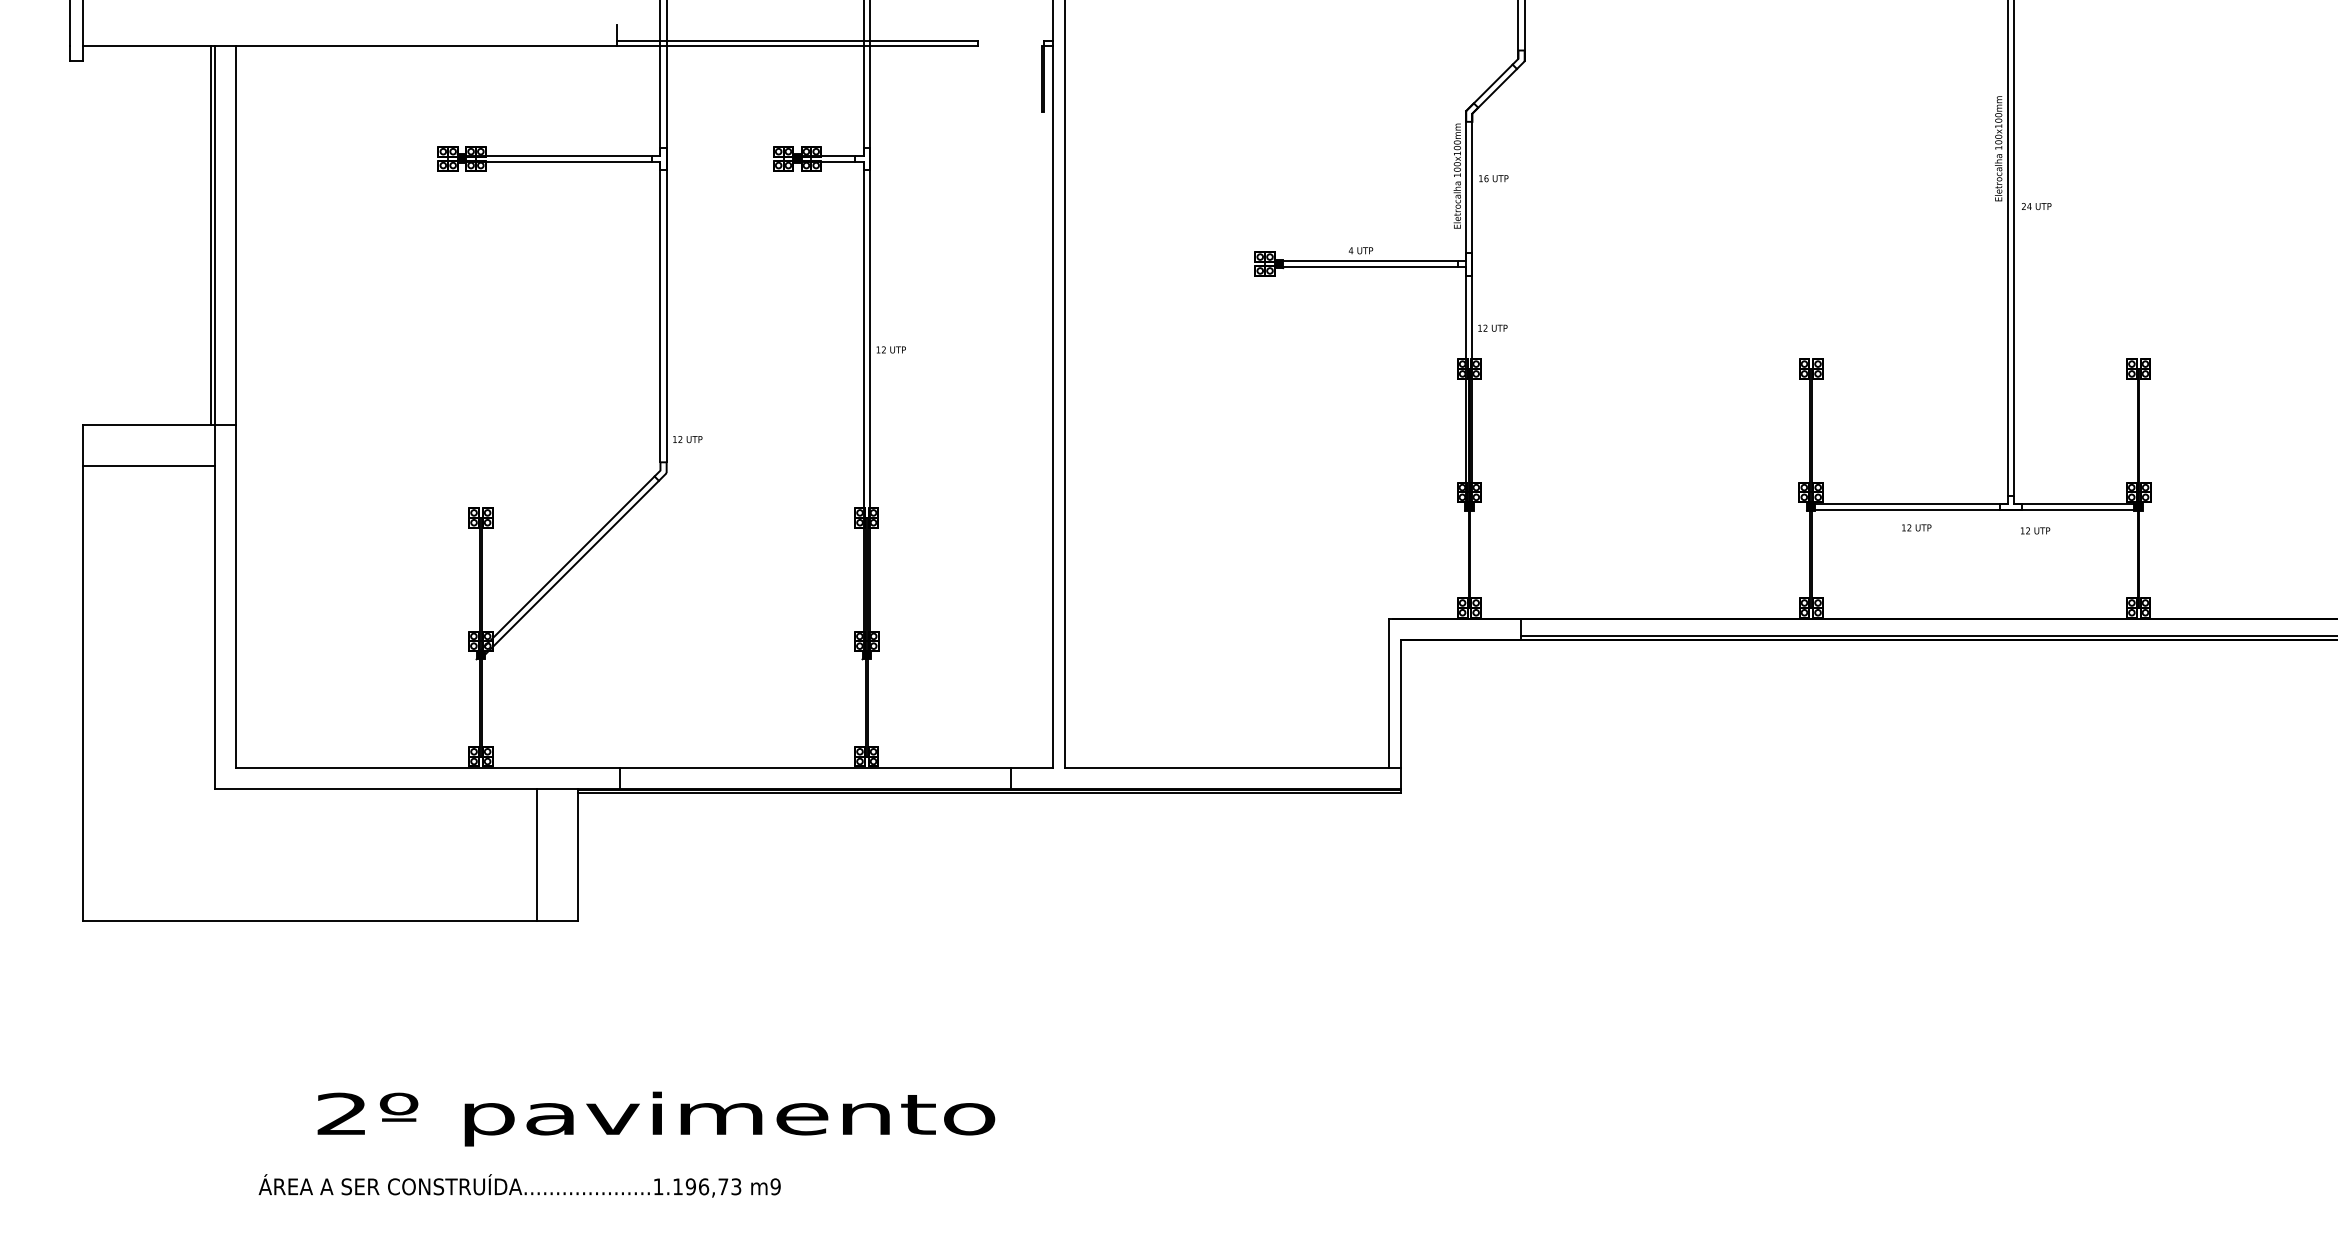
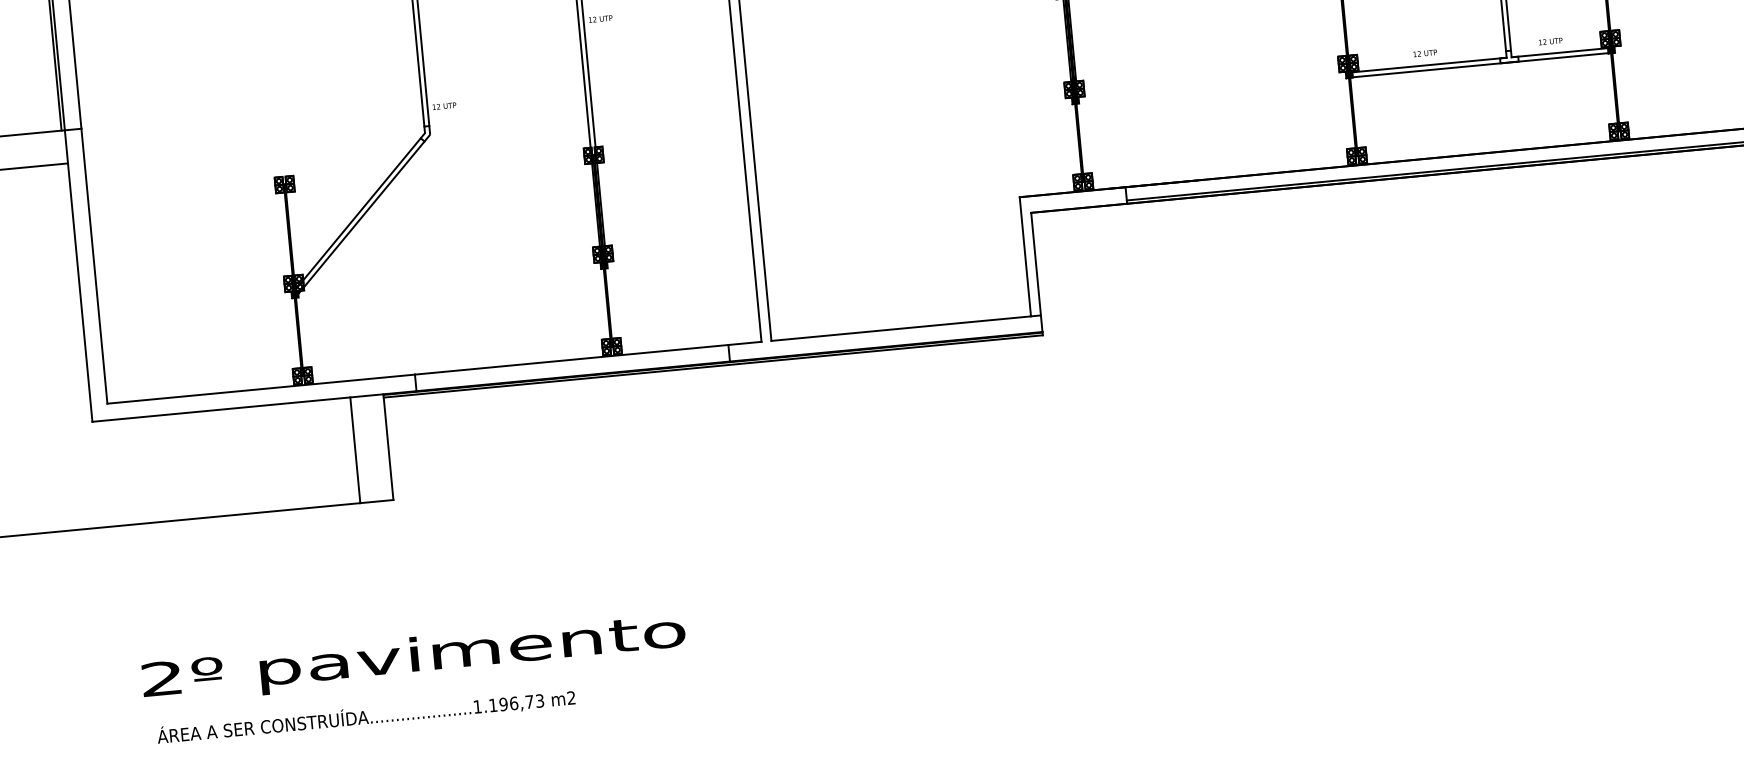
text: (1916, 527) -> (1425, 53), moved
text: (2035, 530) -> (1550, 41), moved
text: (656, 1118) -> (414, 658), moved
text: (775, 1186) -> (571, 697), m9 -> m2

